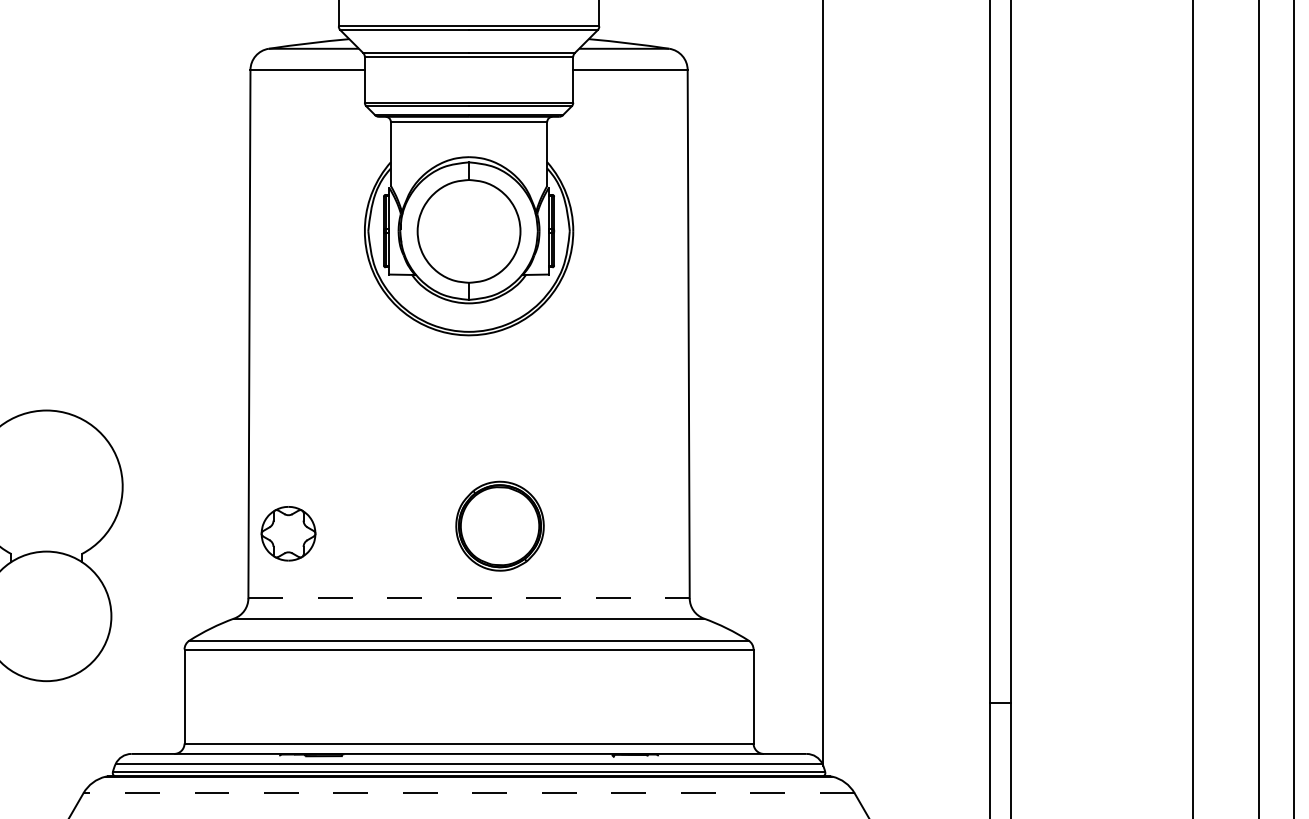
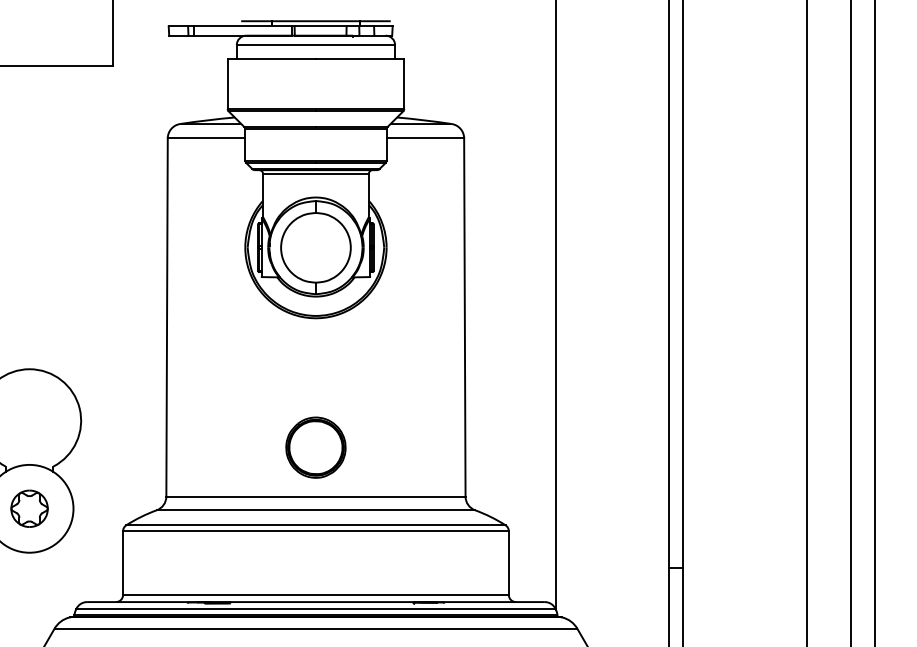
part: (499, 525) -> (315, 447), moved
part: (288, 533) -> (29, 508), moved
line: (468, 598) -> (315, 496), dashed -> solid
line: (468, 792) -> (315, 628), dashed -> solid

